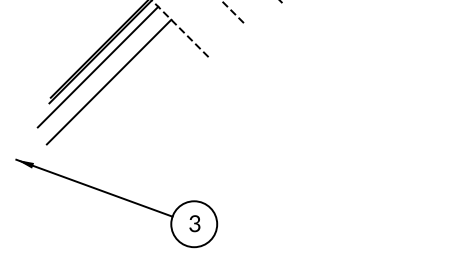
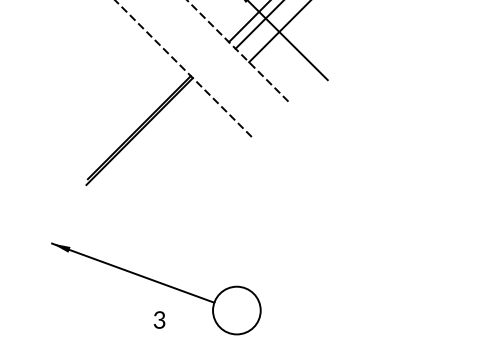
line: (97, 67) -> (136, 147), removed
line: (109, 81) -> (148, 162), removed
text: (194, 223) -> (159, 319), moved

